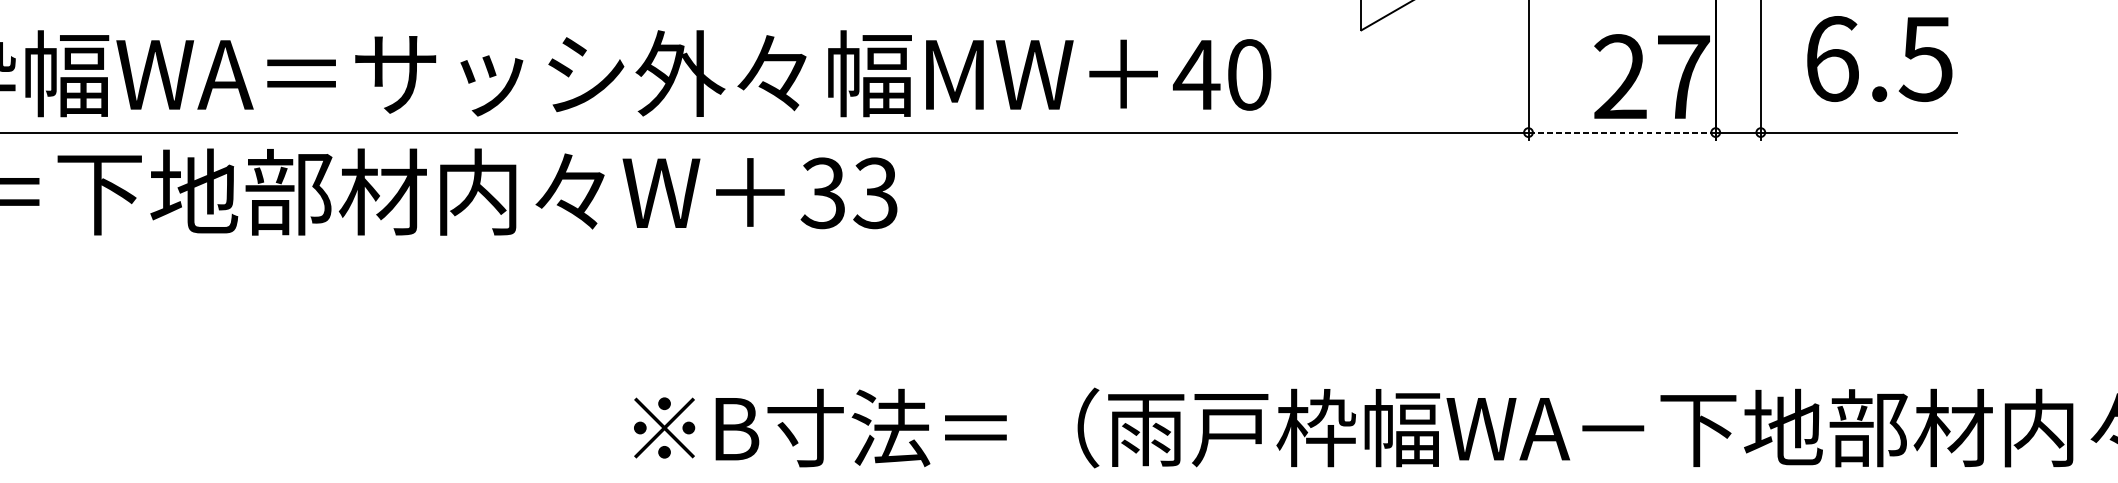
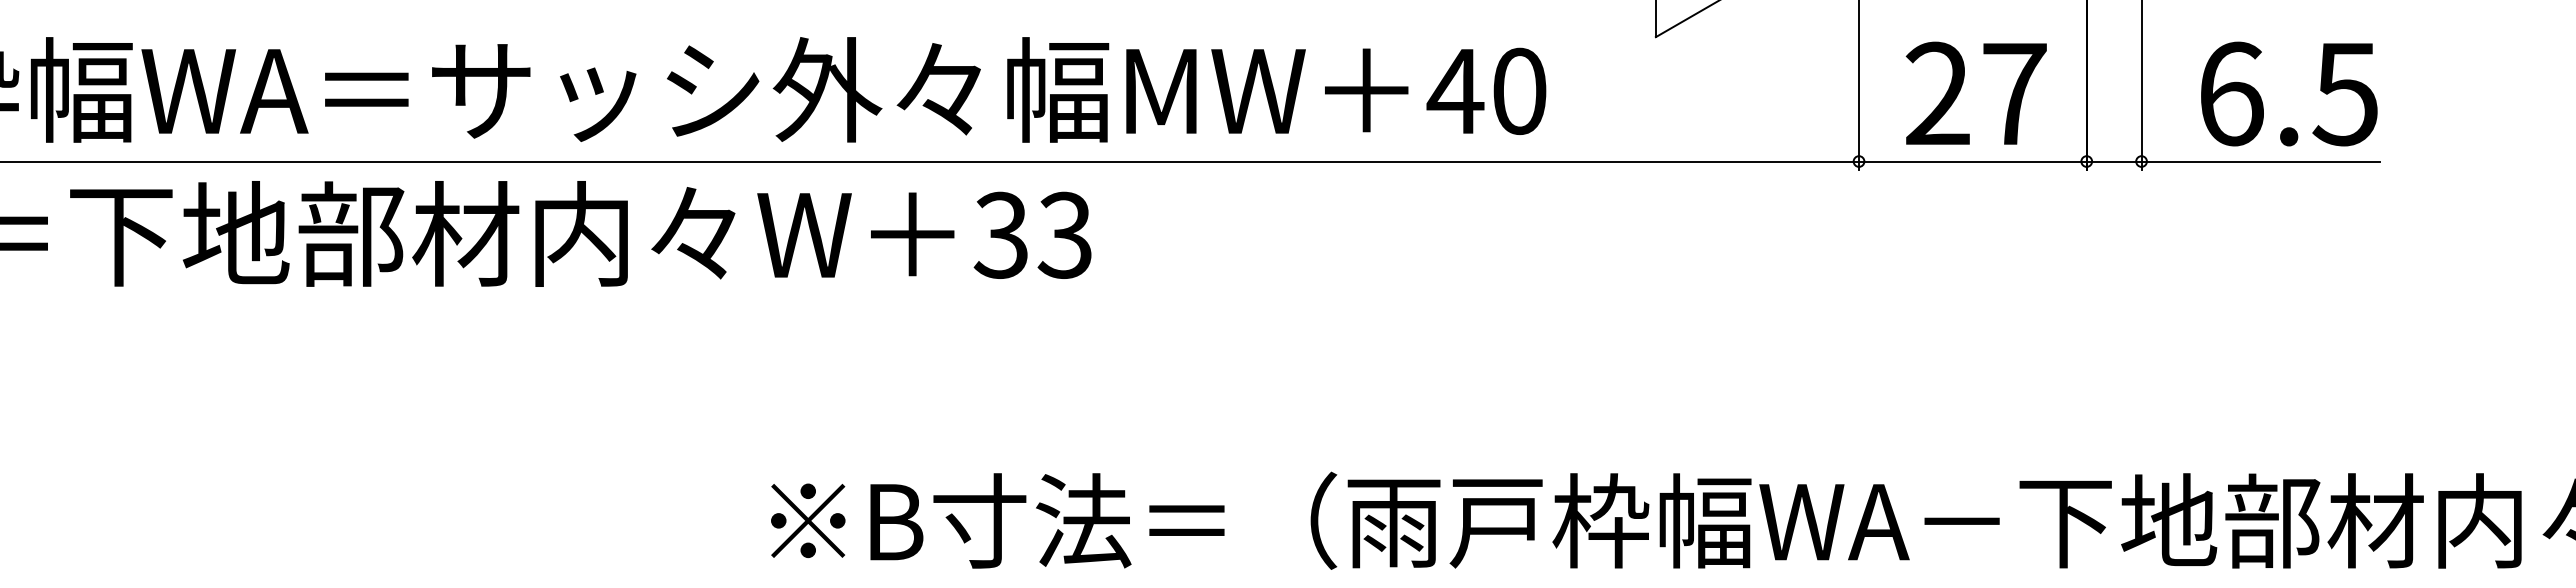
text: (1879, 58) -> (2289, 93), moved
text: (1651, 75) -> (1975, 92), moved
line: (1621, 132) -> (1972, 161), dashed -> solid

